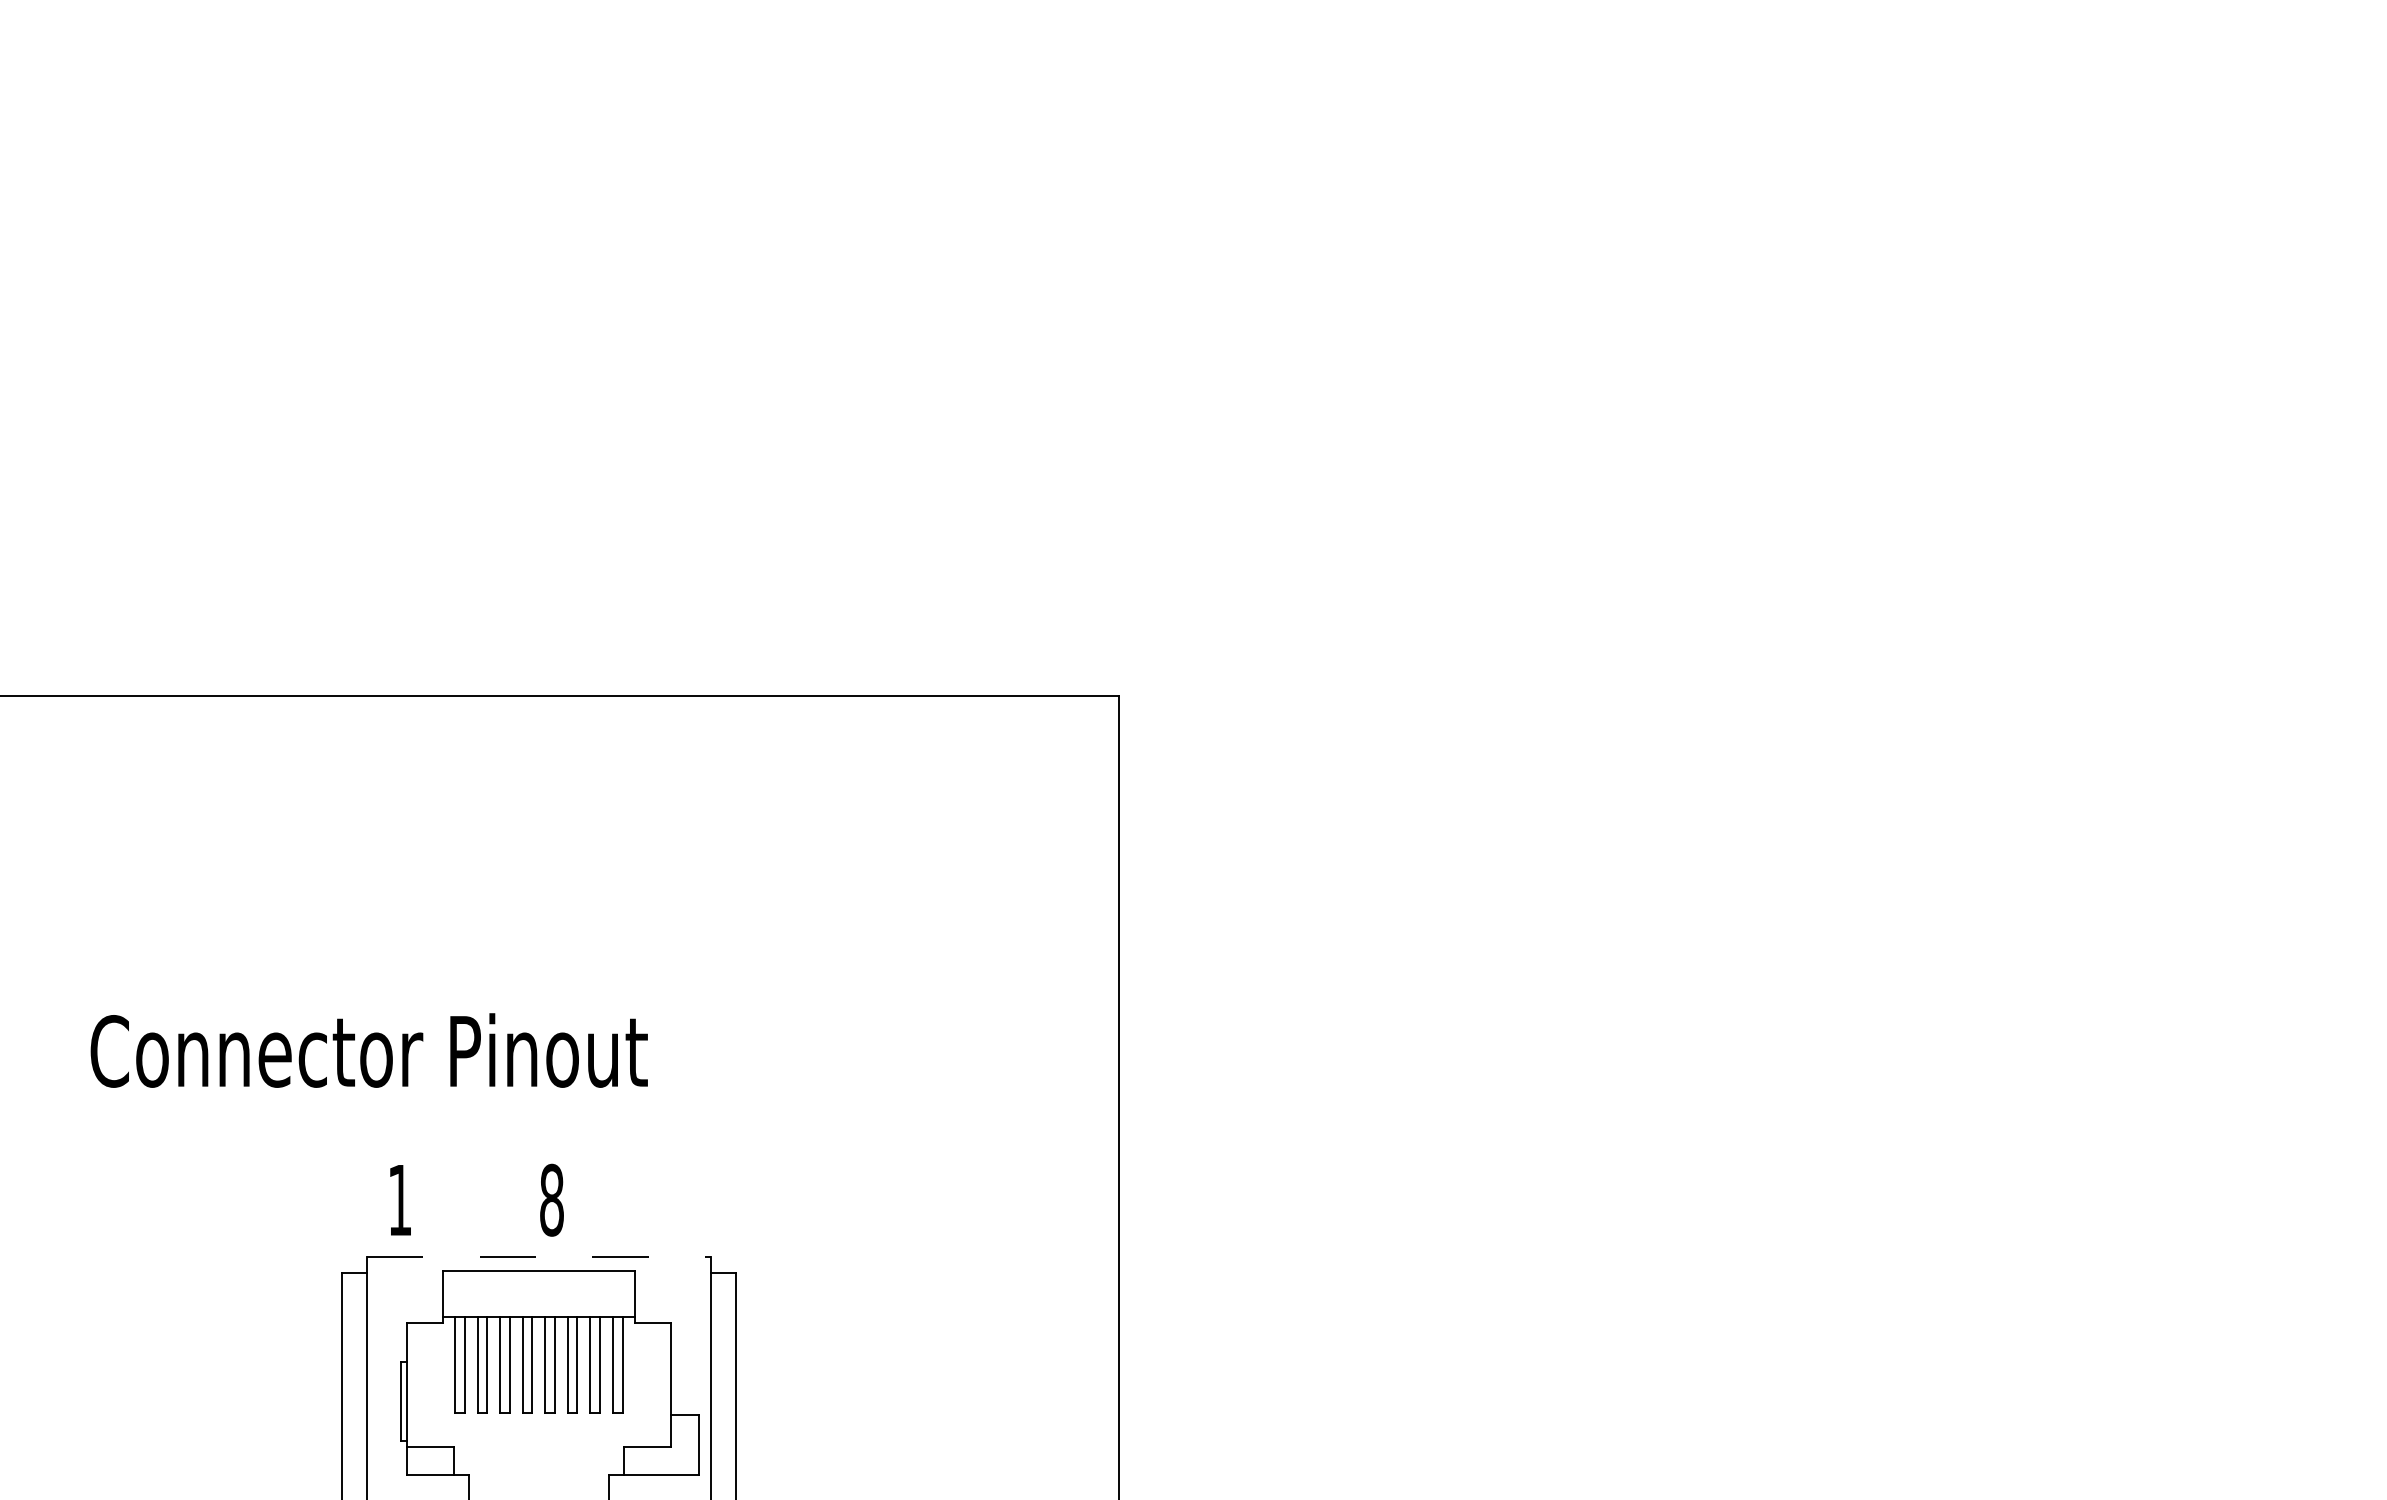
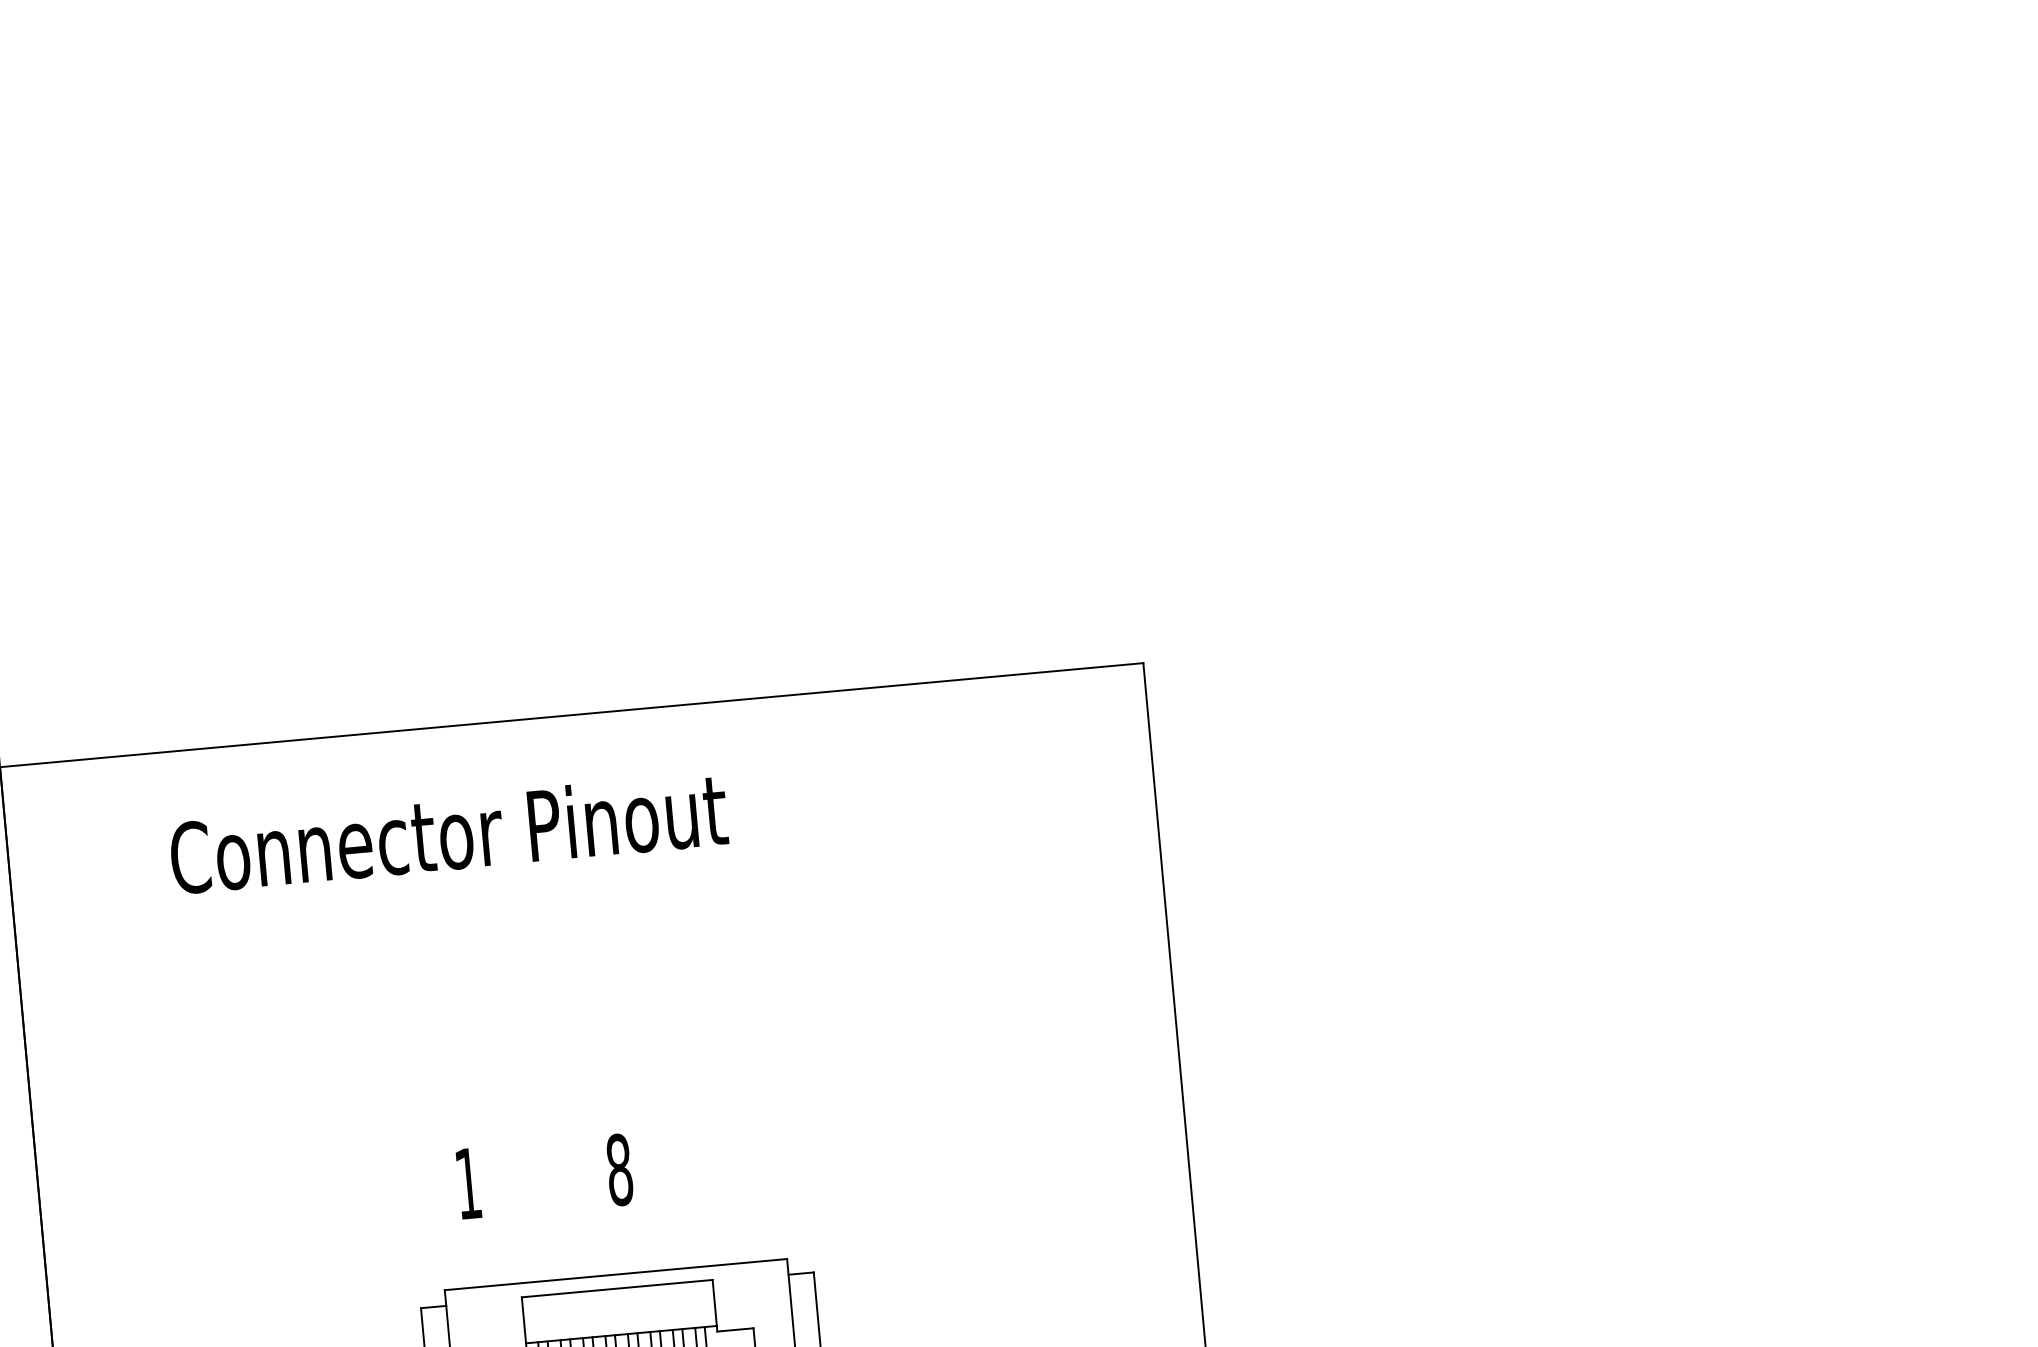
text: (368, 1050) -> (447, 833), moved
text: (476, 1199) -> (544, 1176), moved
line: (538, 1257) -> (615, 1274), dashed -> solid

